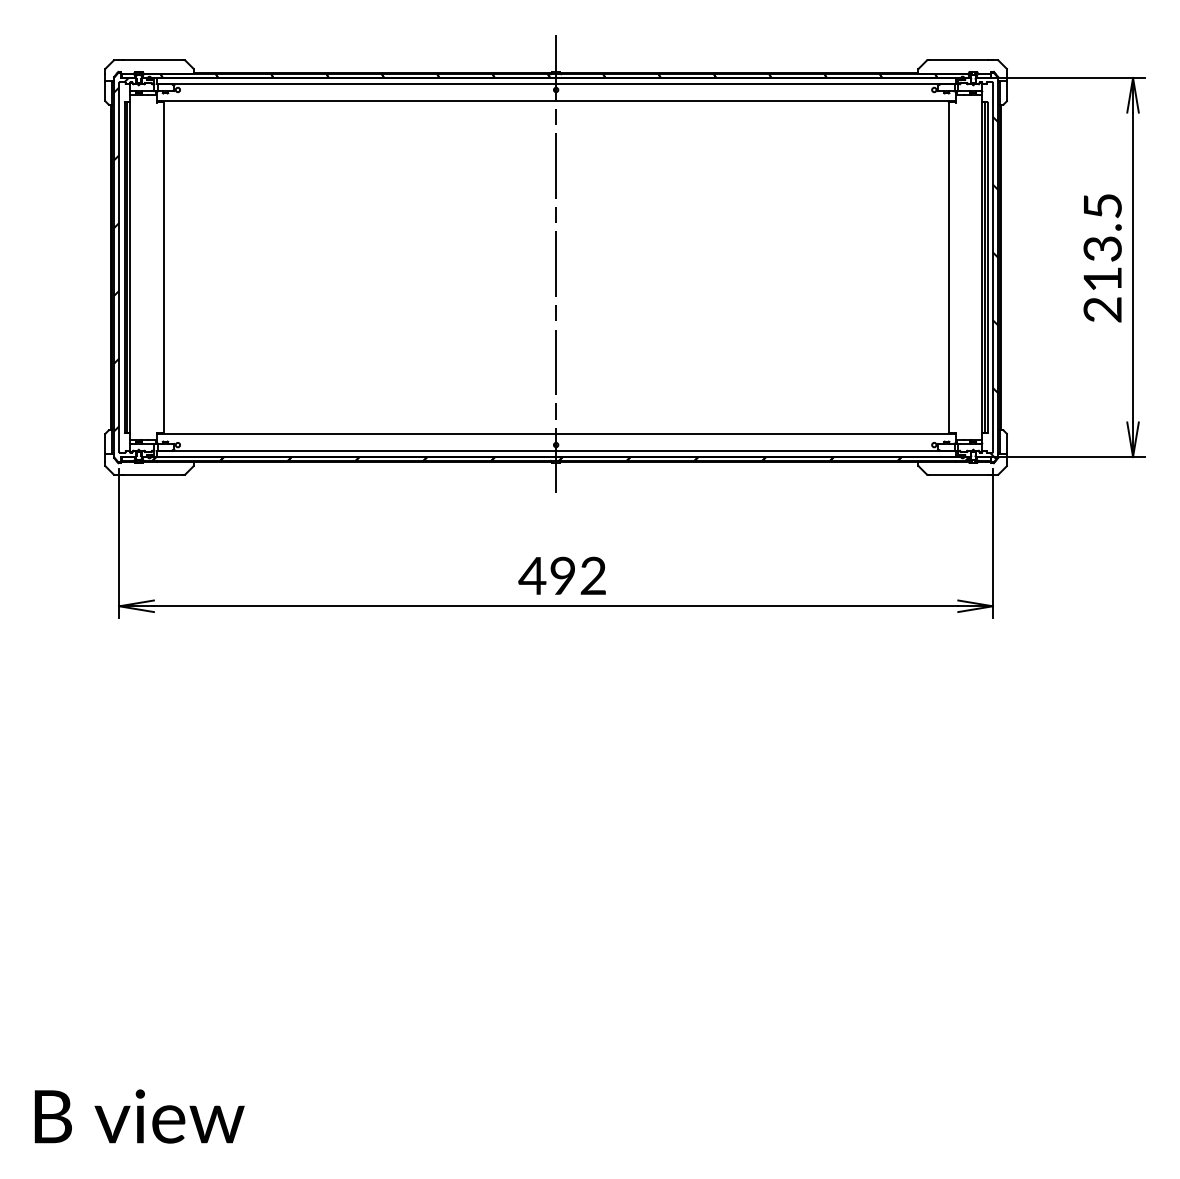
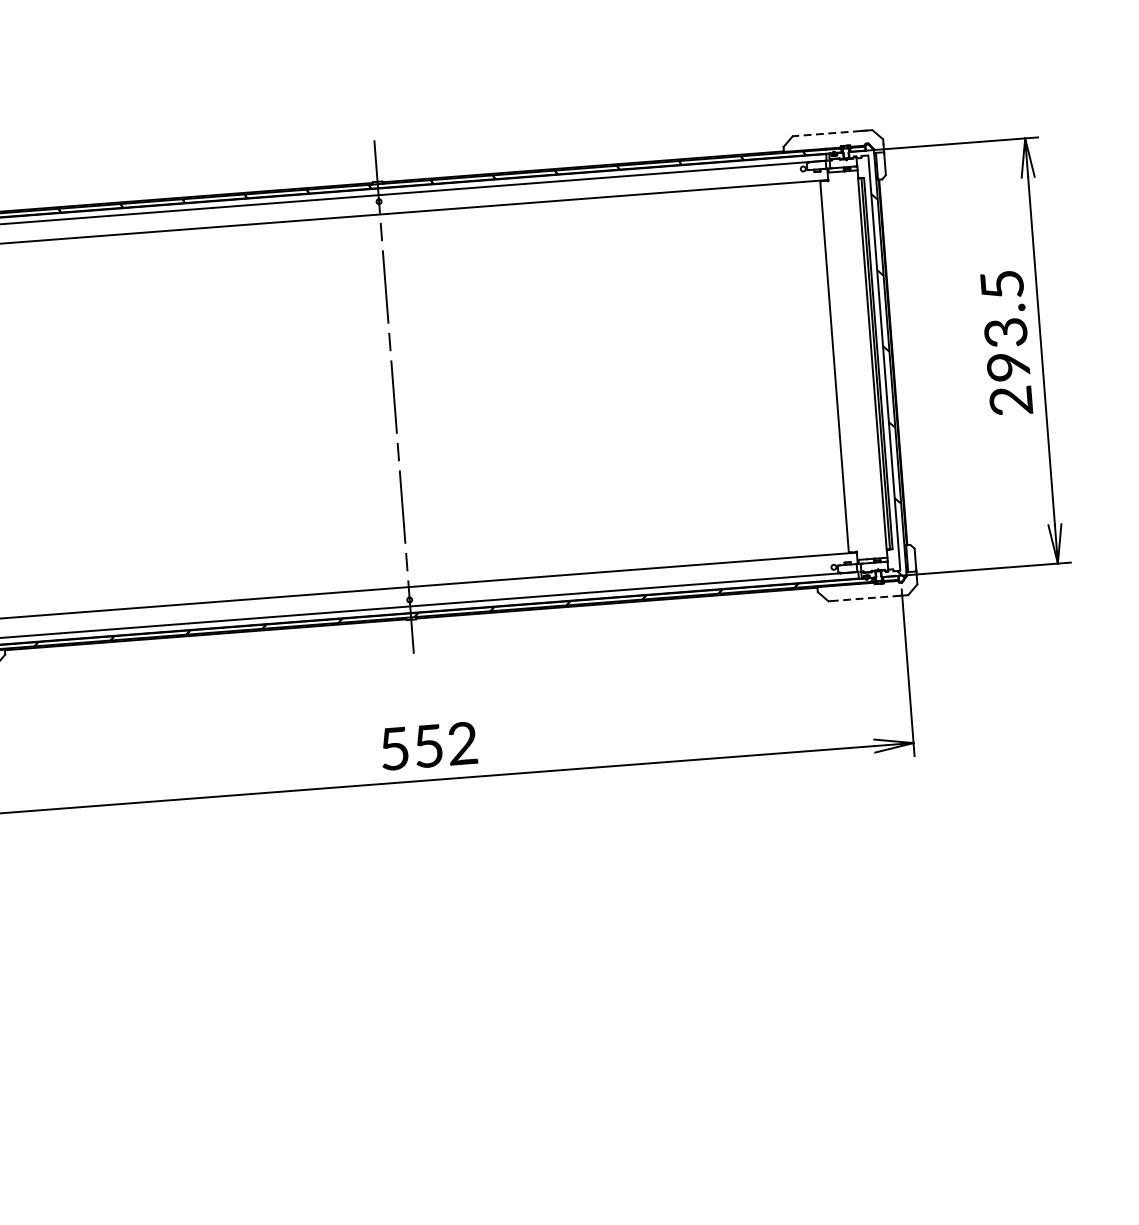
line: (958, 60) -> (827, 133), solid -> dashed
text: (1102, 279) -> (1008, 367), 213.5 -> 293.5
line: (959, 474) -> (864, 598), solid -> dashed
text: (546, 575) -> (410, 747), 492 -> 552

